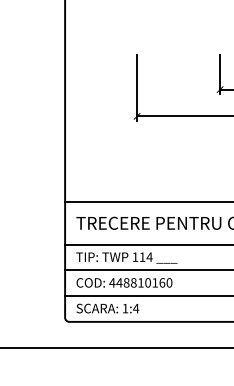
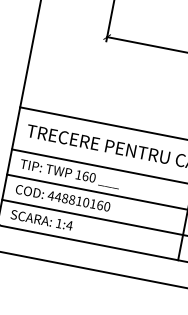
text: (145, 256) -> (88, 176), 114 -> 160

